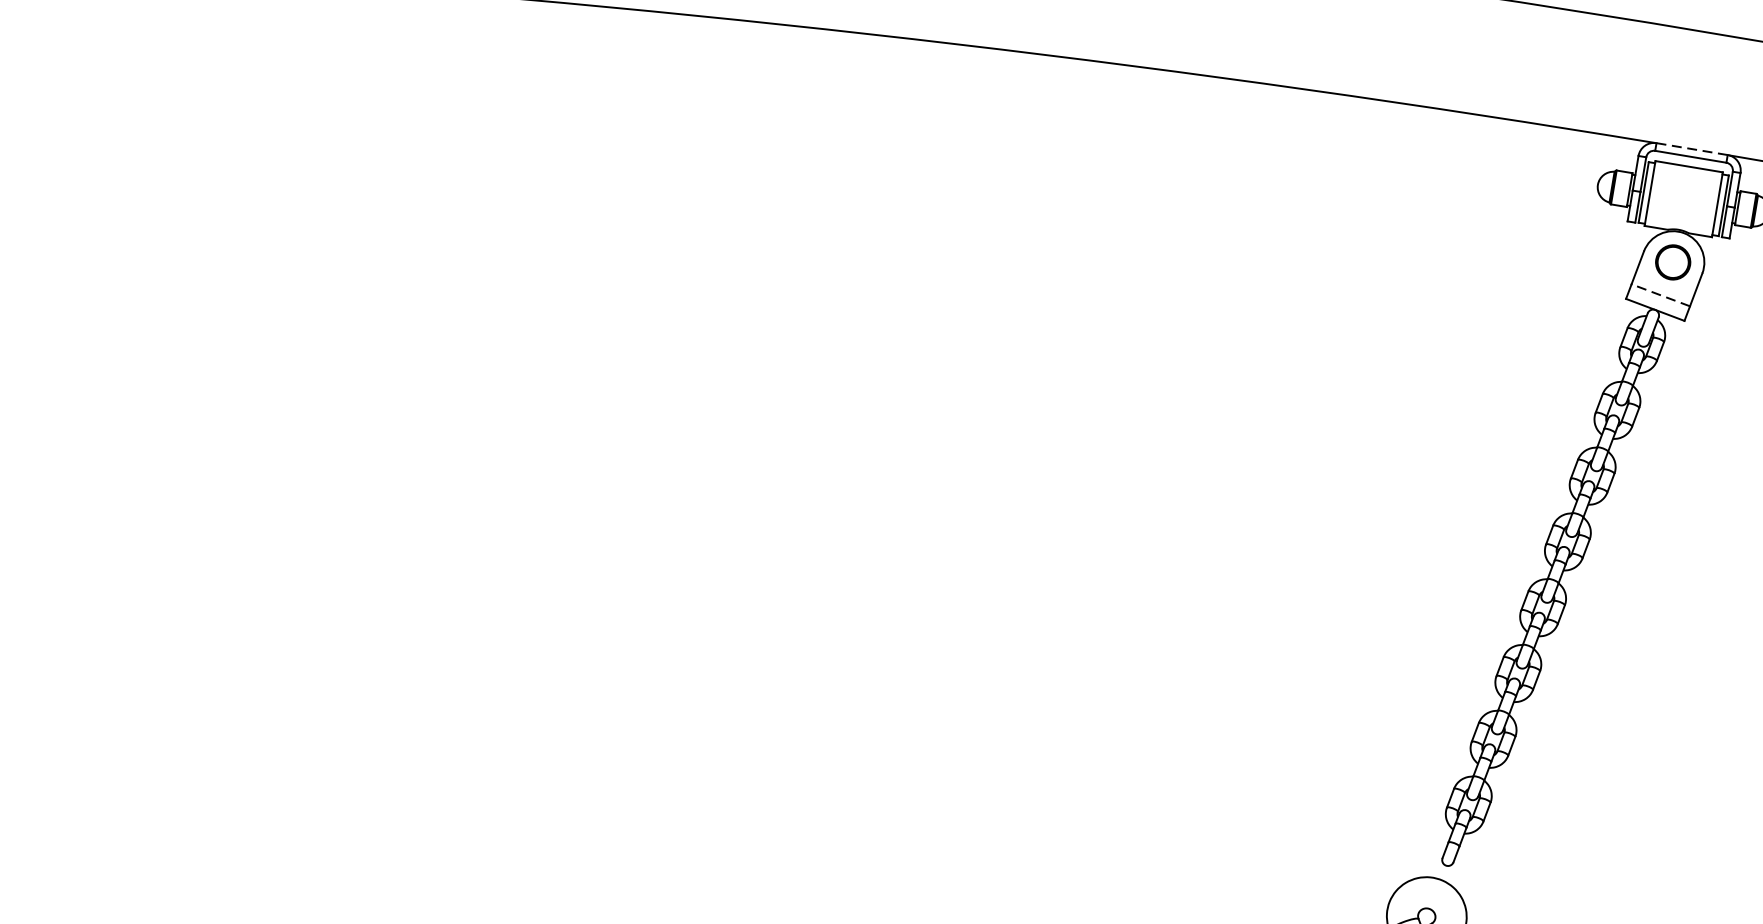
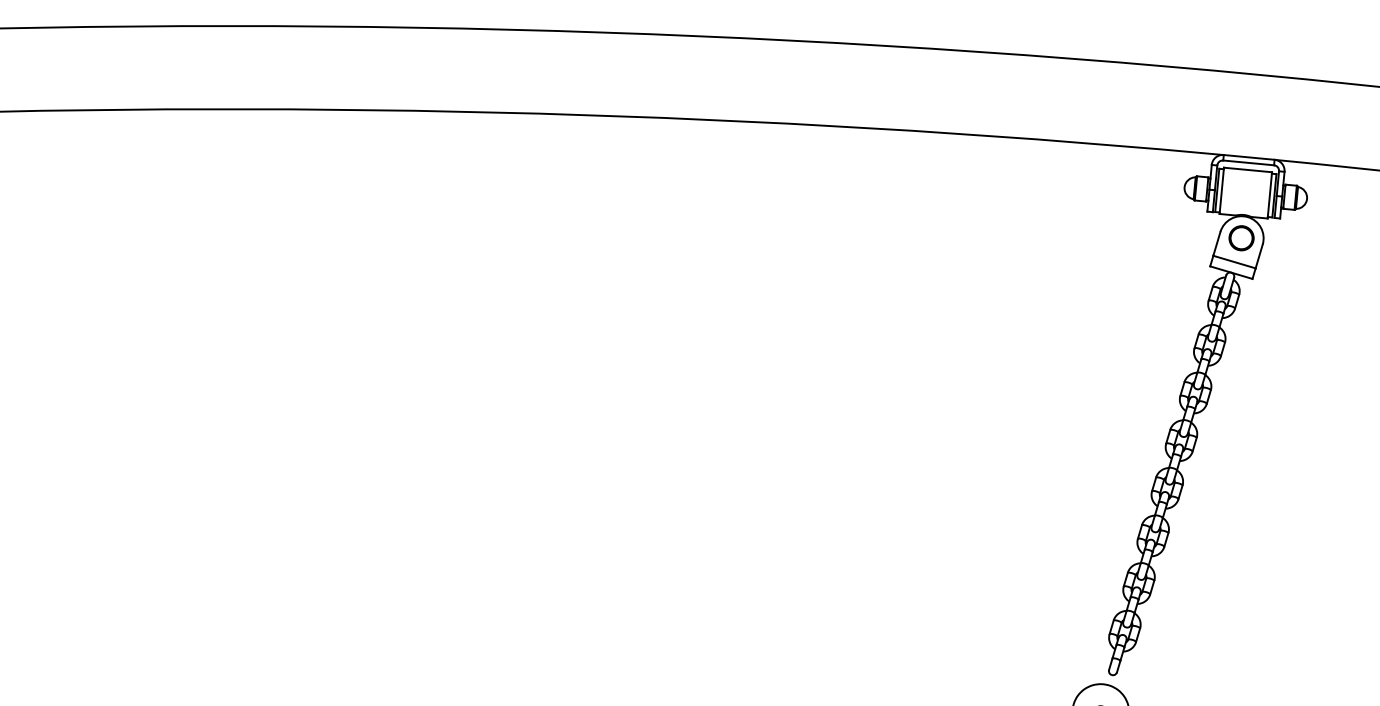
line: (1692, 149) -> (1249, 157), dashed -> solid
line: (1660, 294) -> (1234, 261), dashed -> solid

